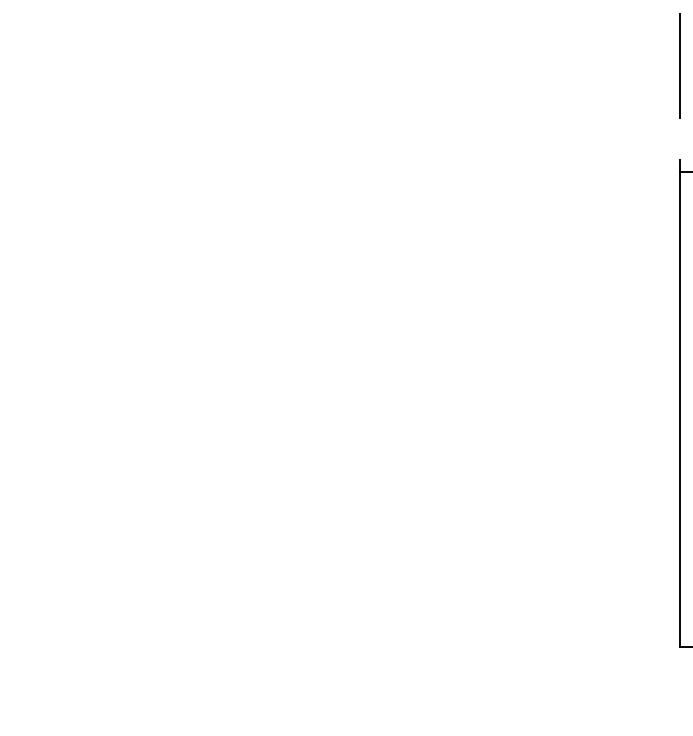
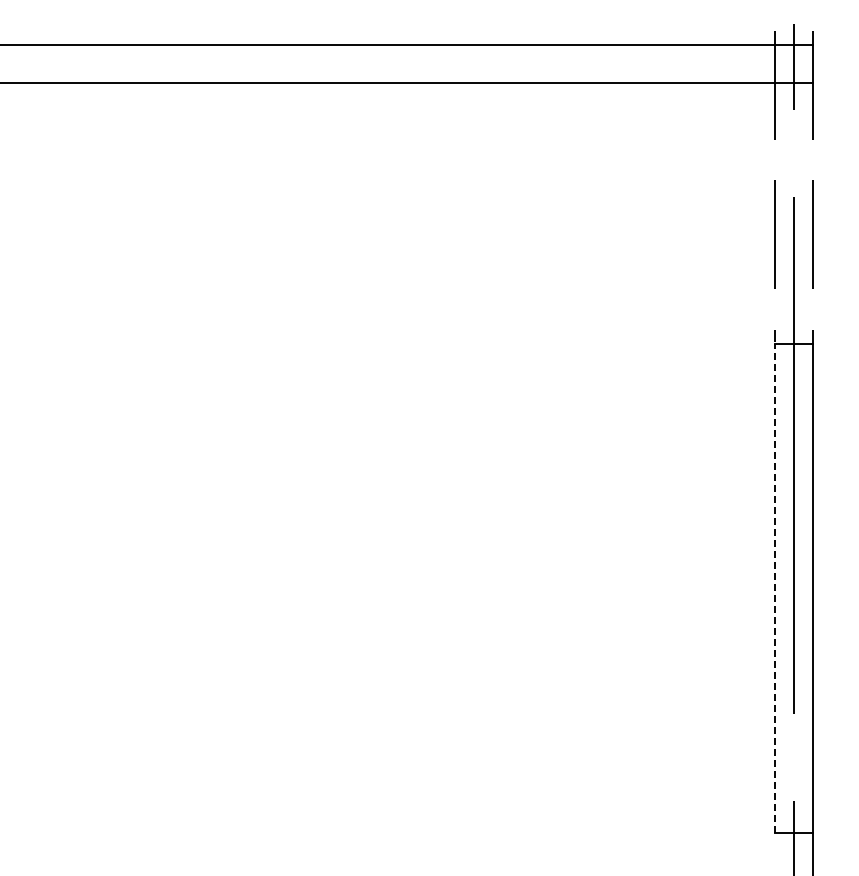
line: (680, 409) -> (774, 588), solid -> dashed

